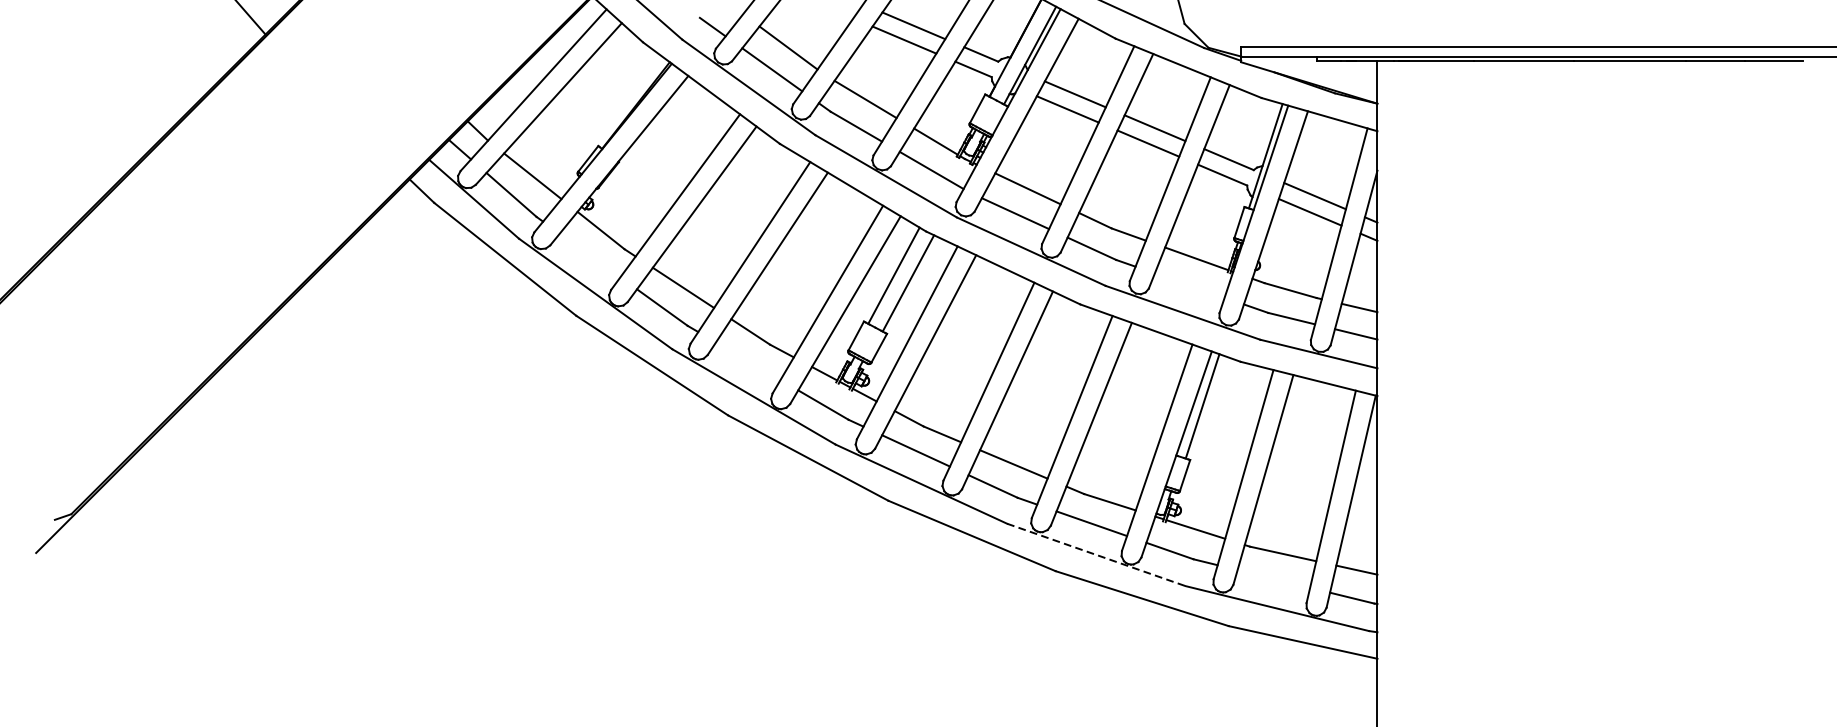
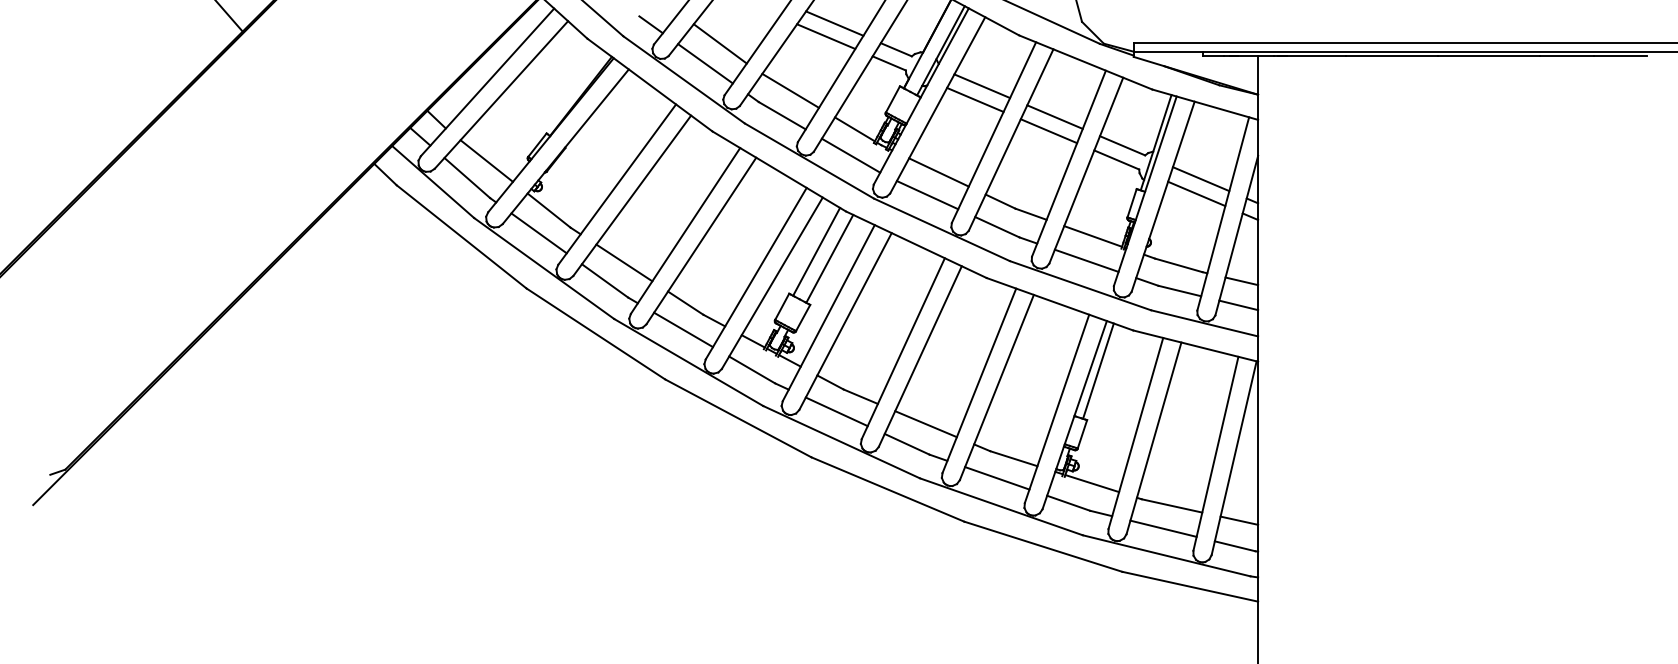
line: (589, 255) -> (538, 233), added
line: (1189, 285) -> (1086, 260), added
line: (748, 360) -> (683, 329), added
line: (1096, 554) -> (1001, 506), dashed -> solid
line: (1273, 578) -> (1163, 528), added

